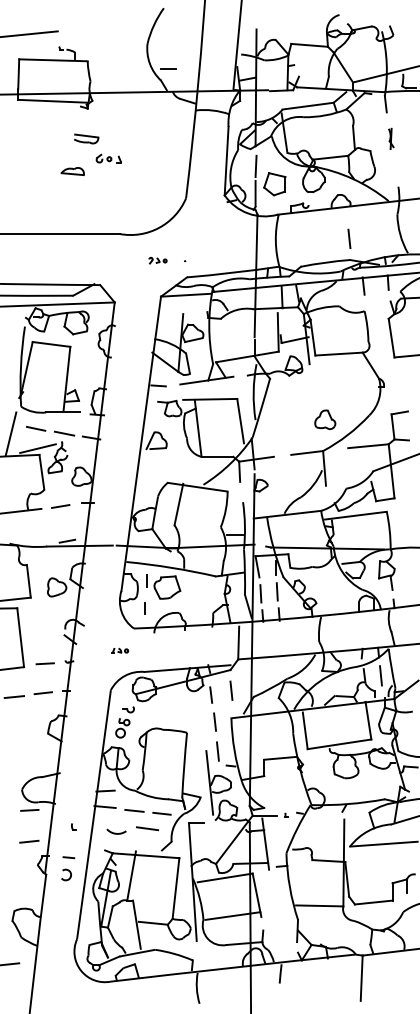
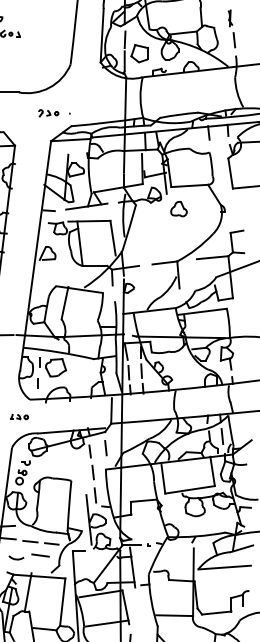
line: (349, 238) -> (234, 39), moved
part: (157, 260) -> (48, 113), size x1.43
part: (325, 419) -> (179, 208), moved
part: (120, 650) -> (19, 416), size x1.43

